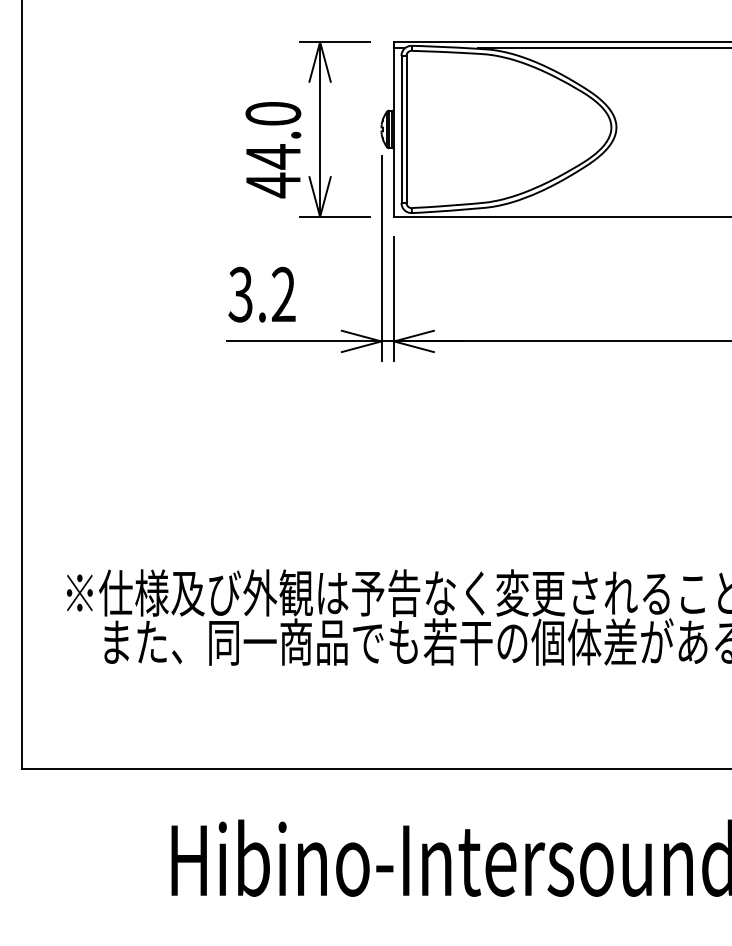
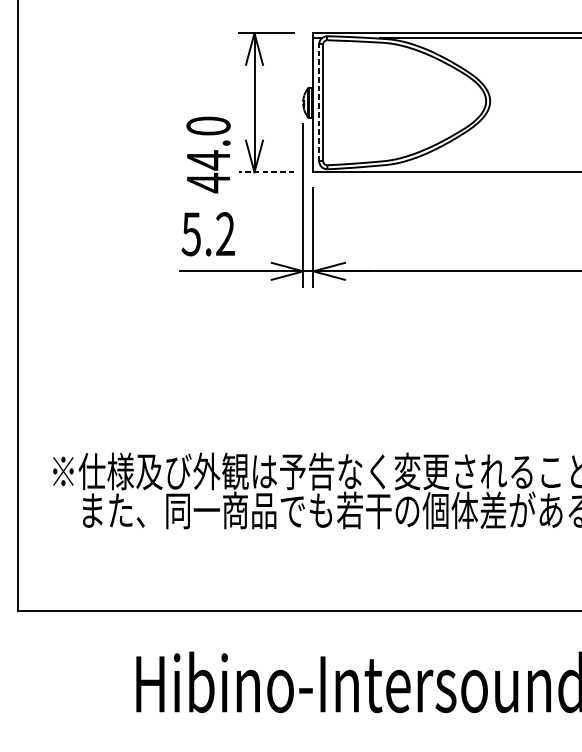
line: (401, 129) -> (319, 102), solid -> dashed
text: (273, 150) -> (208, 155), moved
line: (334, 216) -> (265, 172), solid -> dashed
text: (240, 294) -> (191, 234), 3.2 -> 5.2

